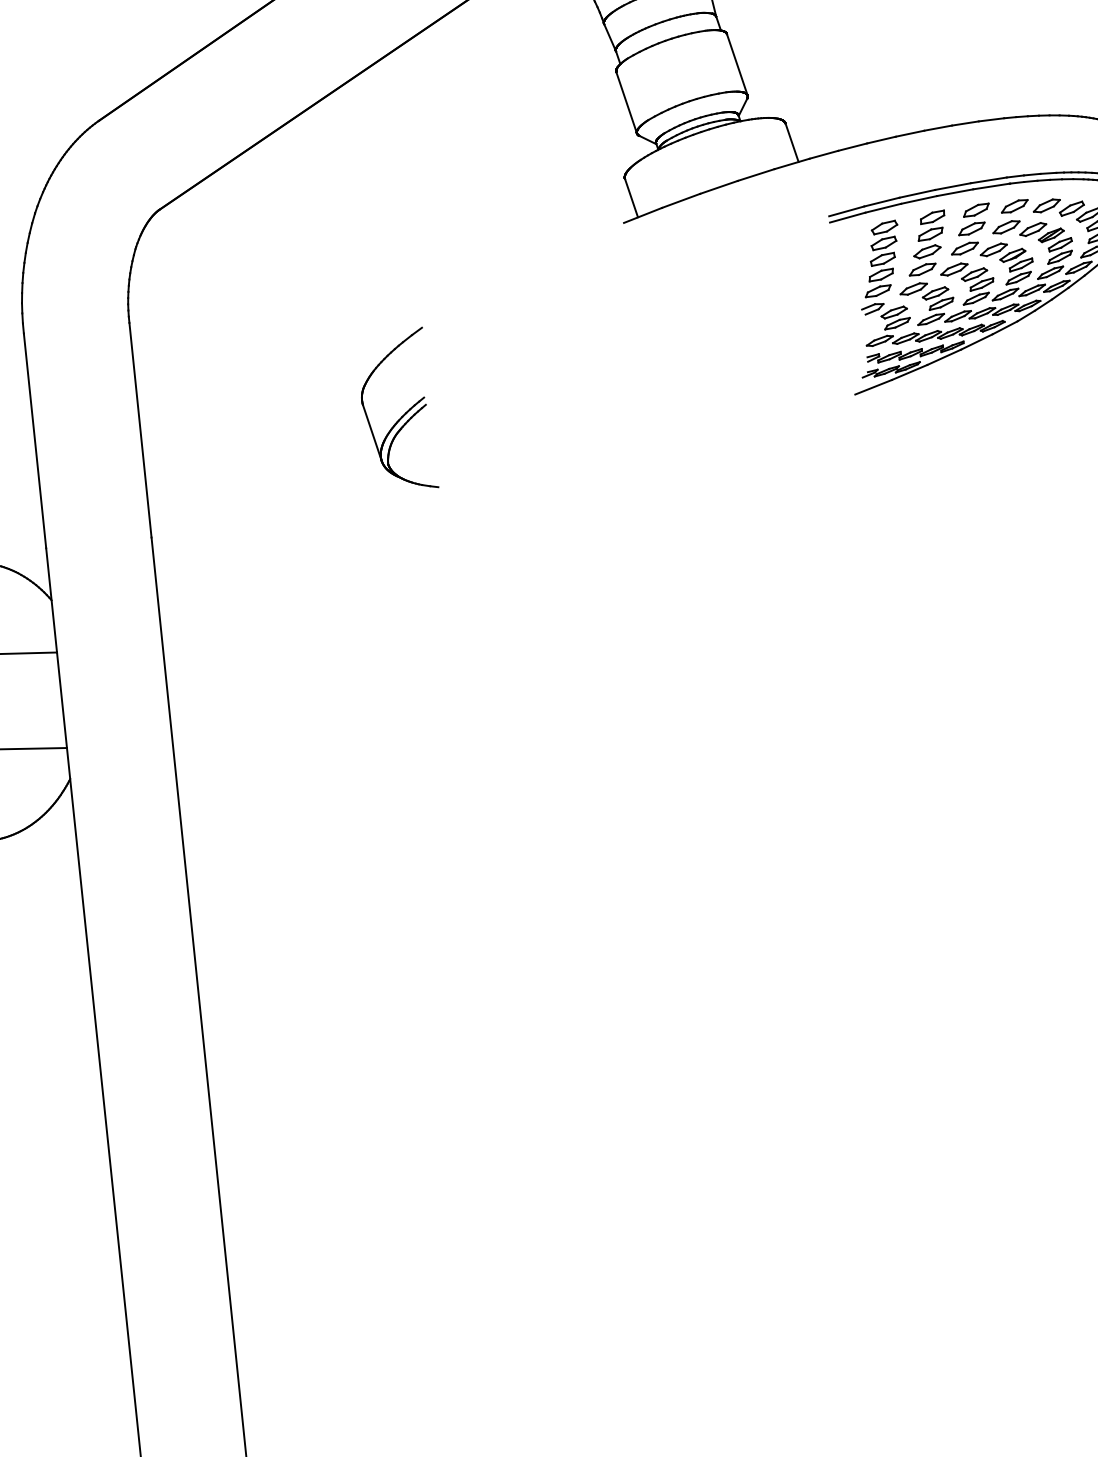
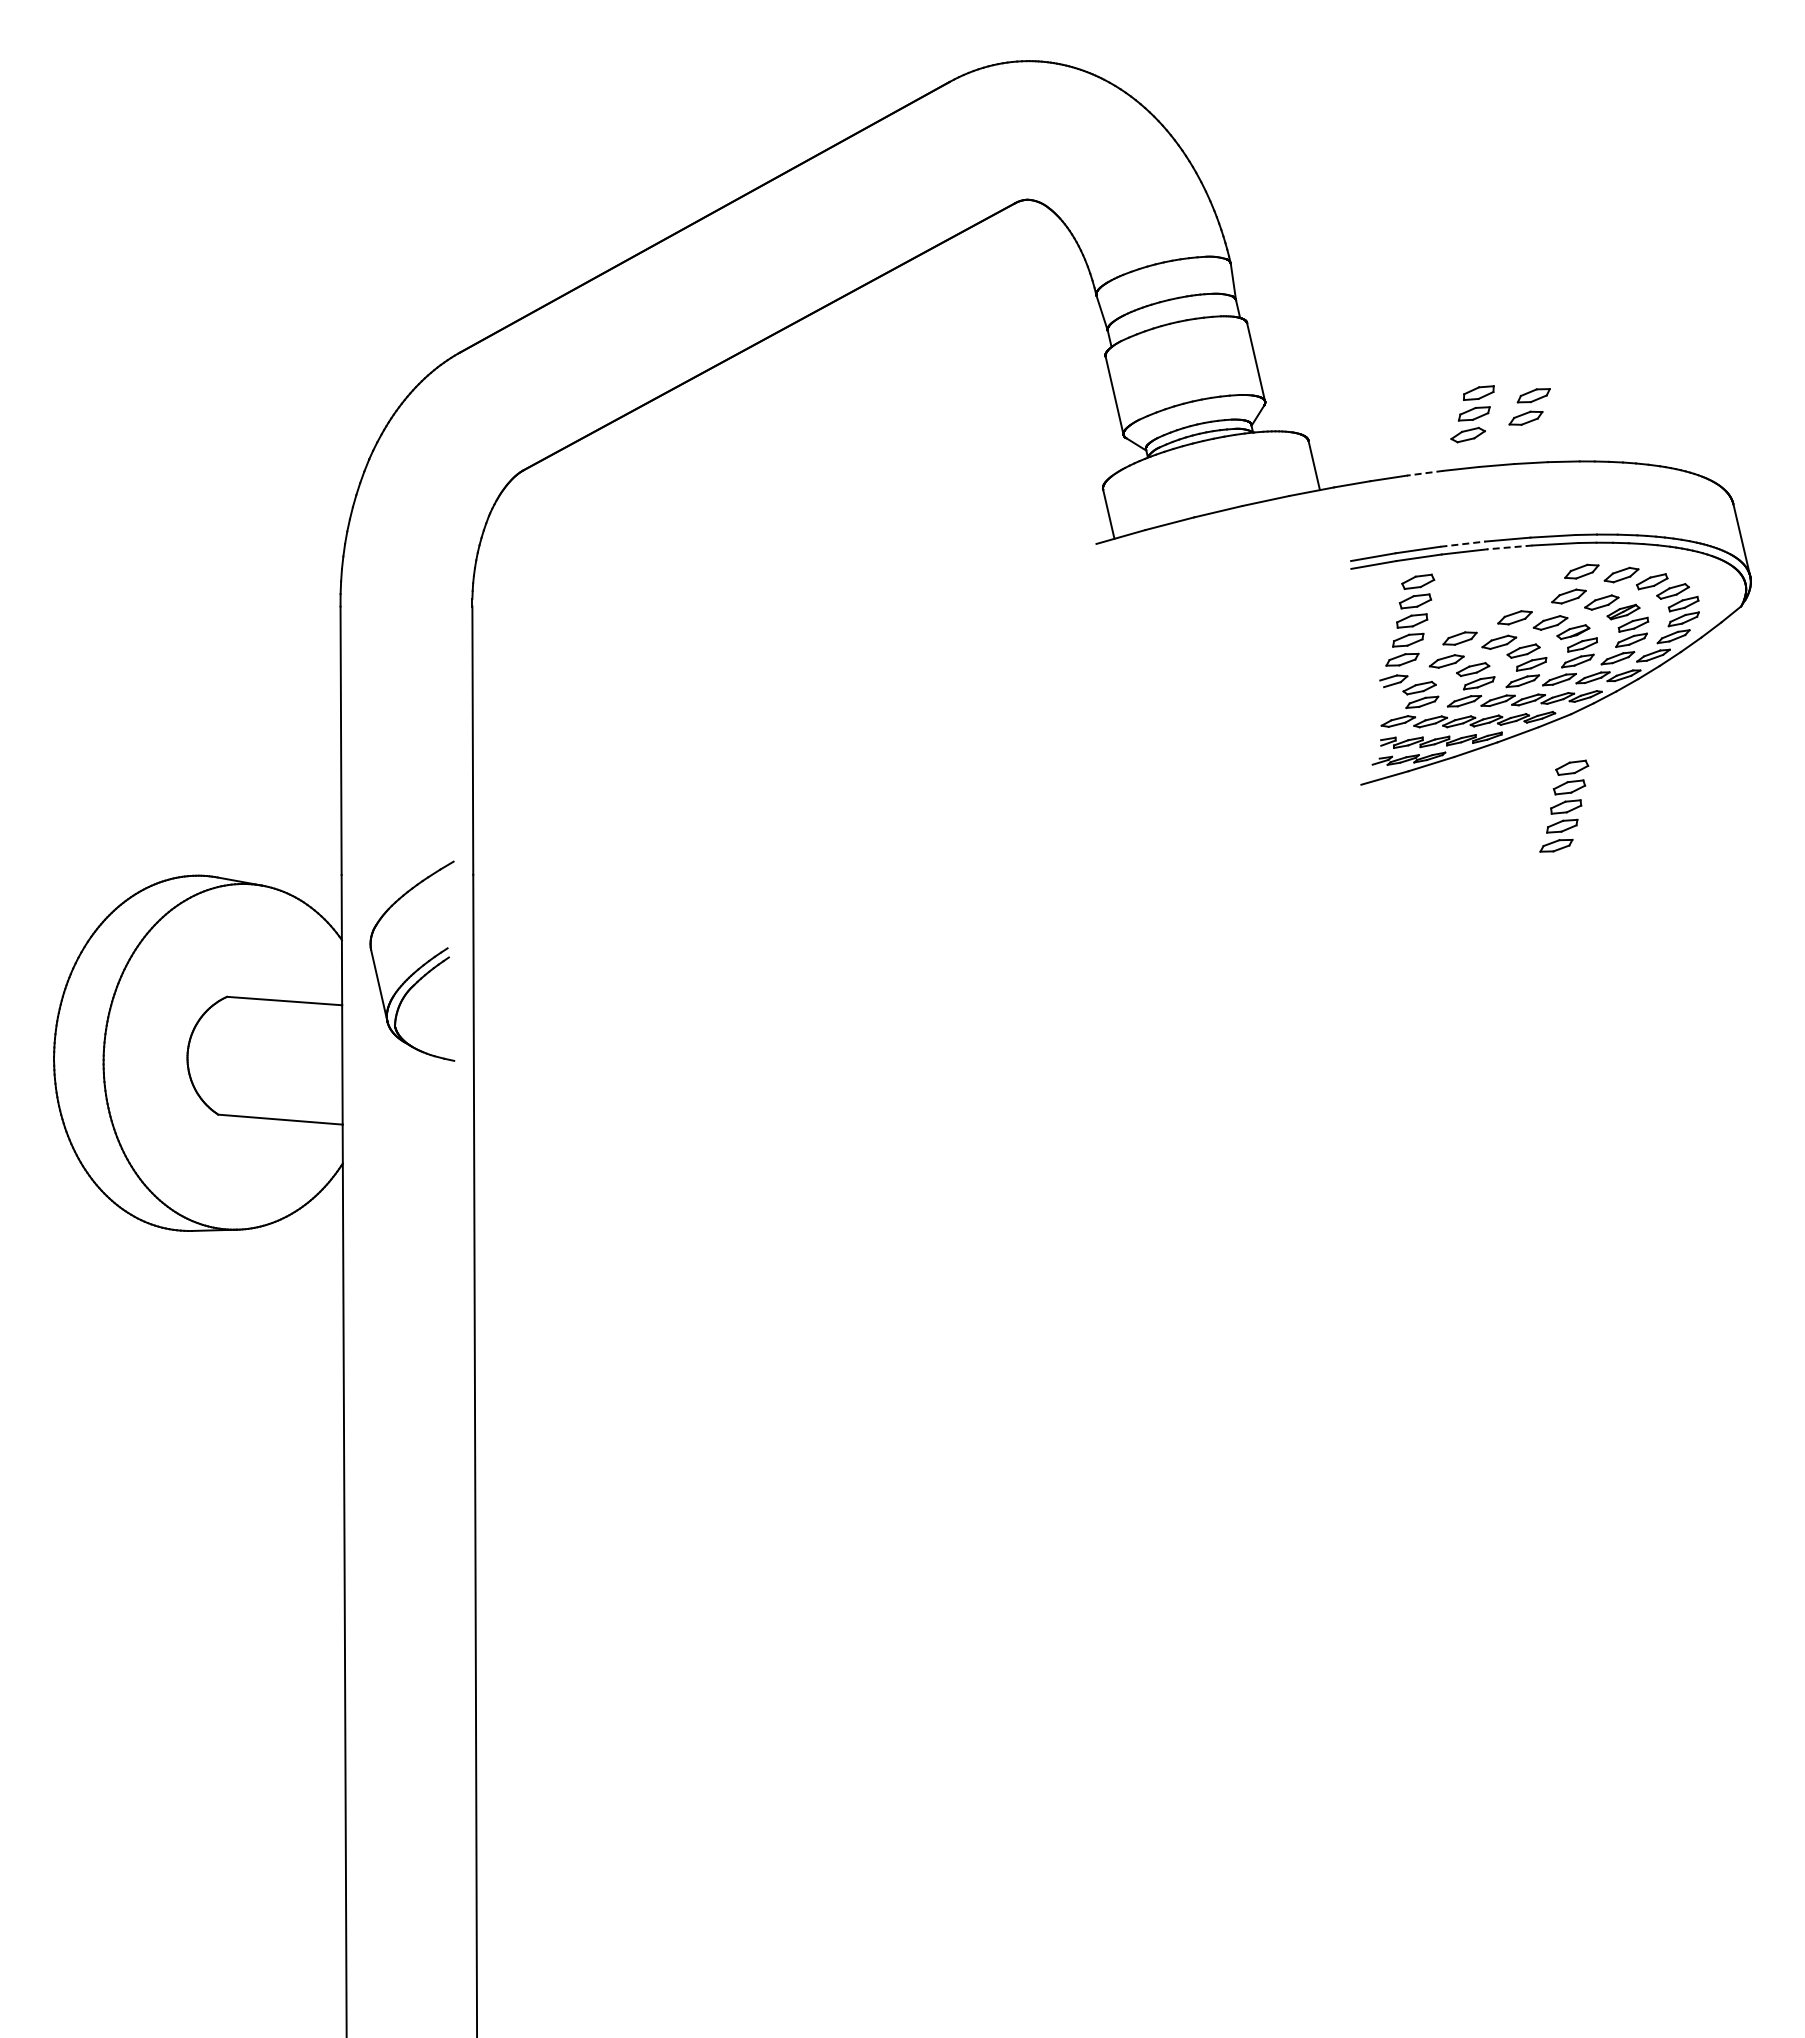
line: (880, 140) -> (1424, 473), solid -> dashed
line: (954, 192) -> (1509, 547), solid -> dashed
line: (917, 194) -> (1462, 544), solid -> dashed
part: (973, 219) -> (1529, 406), moved
part: (929, 234) -> (1472, 414), moved
part: (1019, 394) -> (1564, 805), added
part: (401, 416) -> (417, 968), moved

